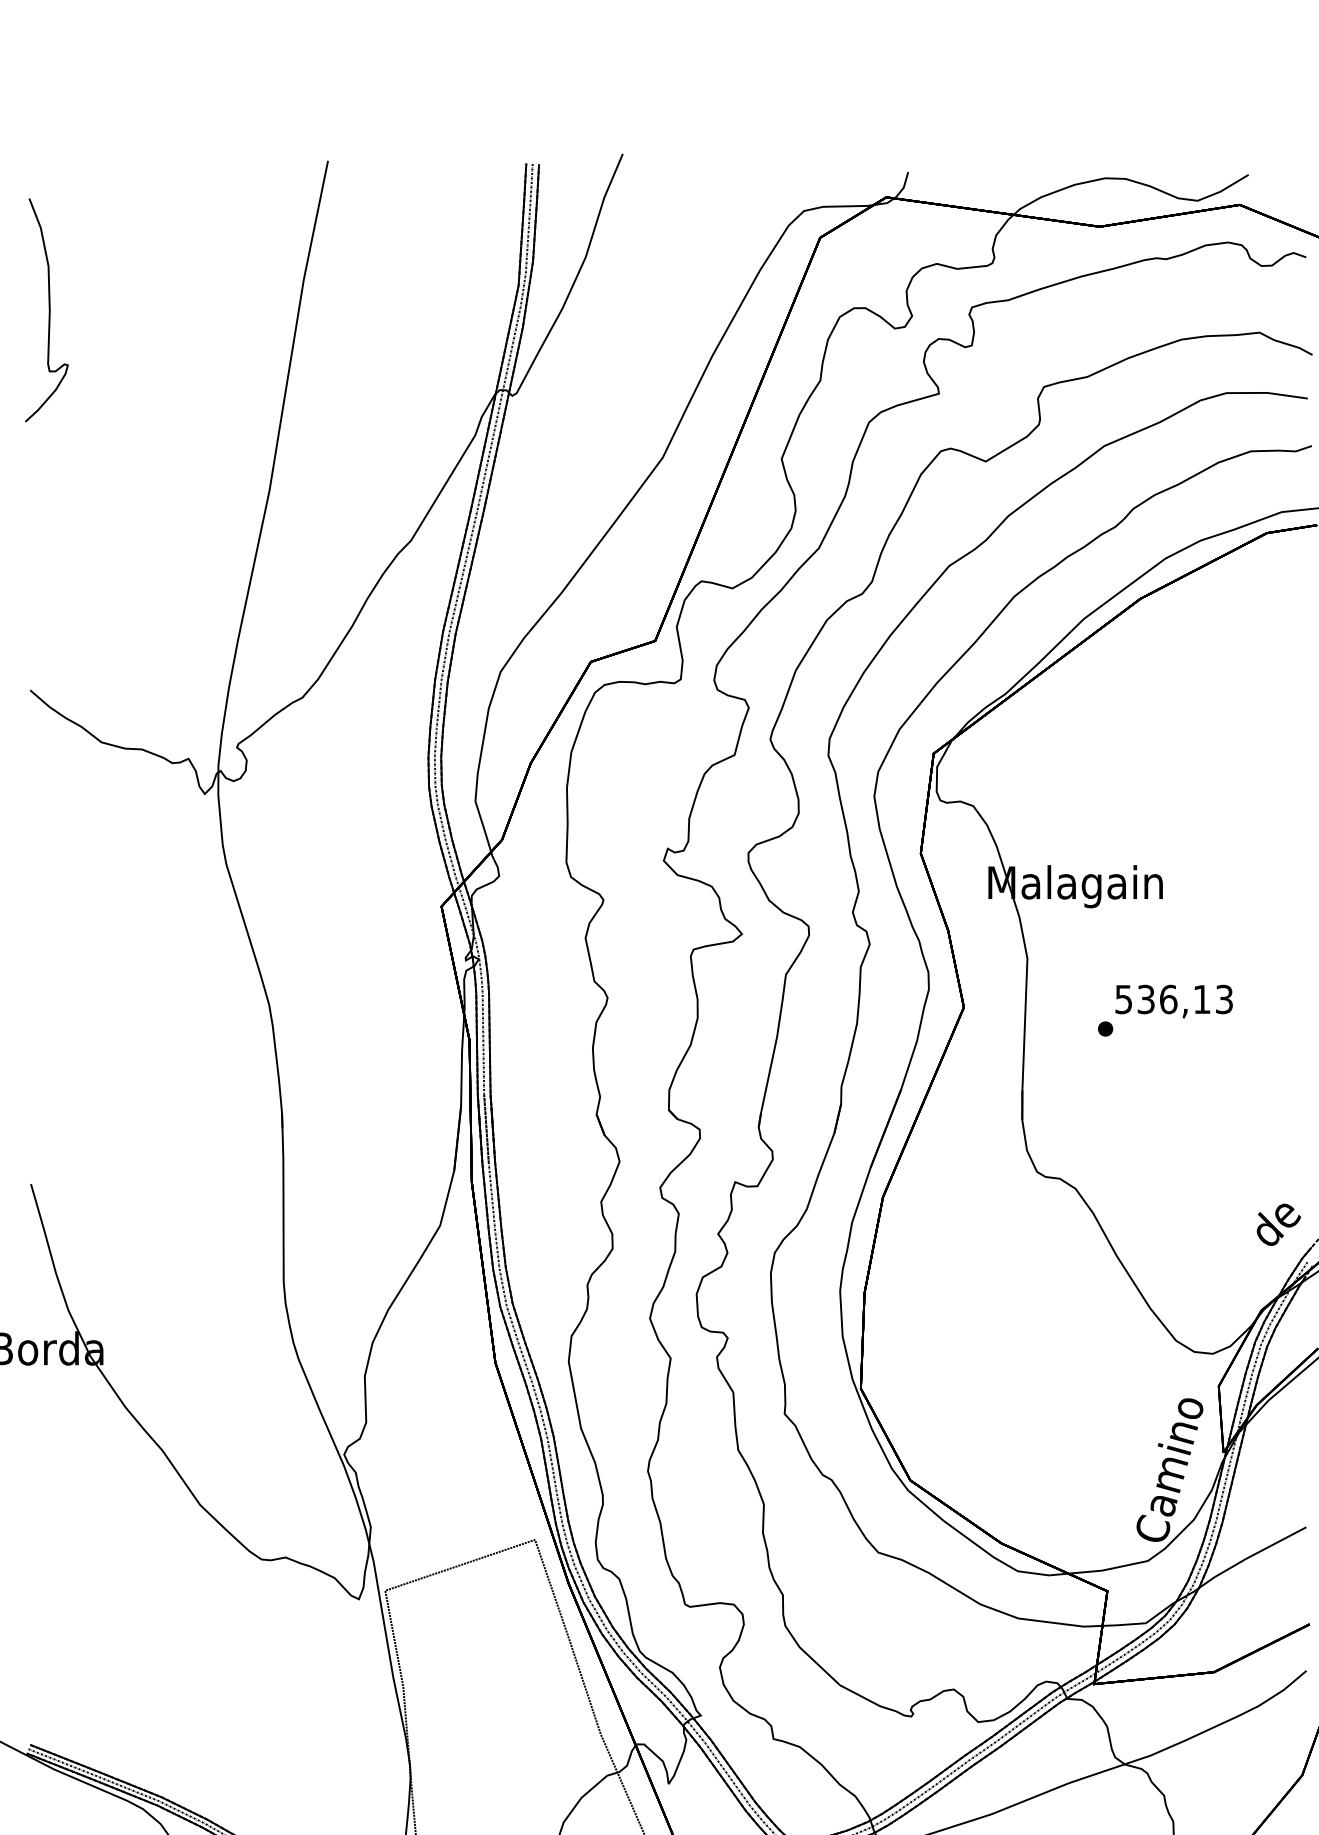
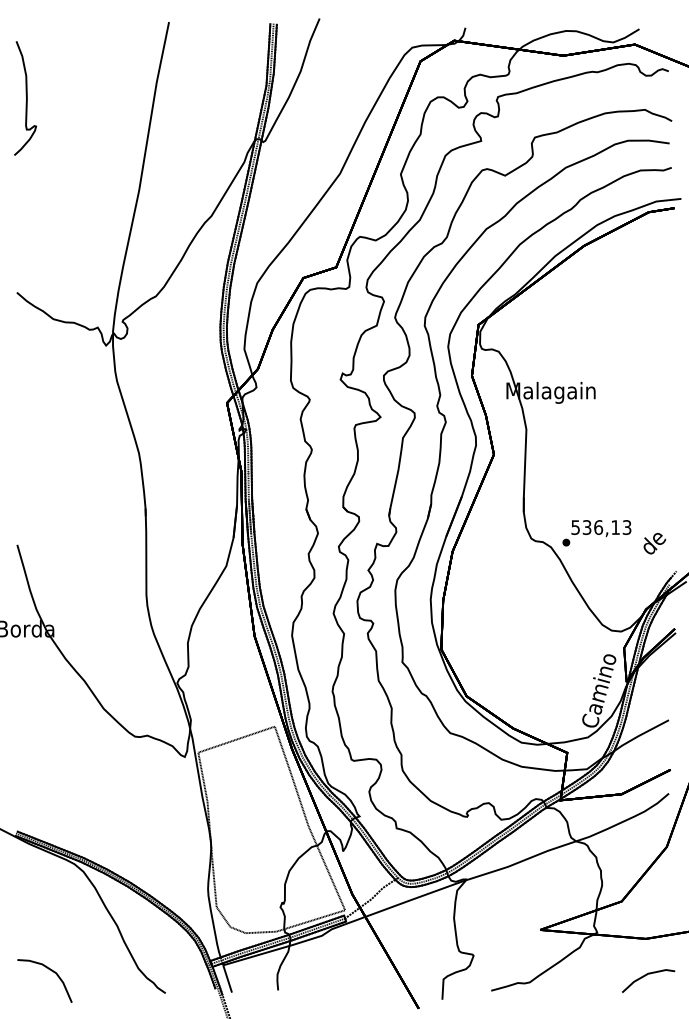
text: (1164, 1011) -> (596, 533), moved
text: (1278, 1224) -> (654, 543), moved

